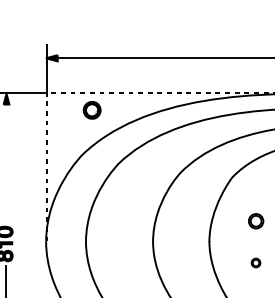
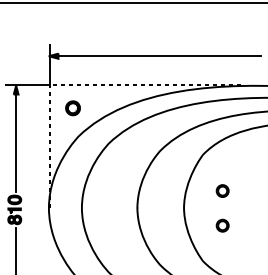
part: (91, 110) -> (72, 108), moved
line: (6, 162) -> (16, 142), added
part: (255, 262) -> (222, 225), size x1.67

